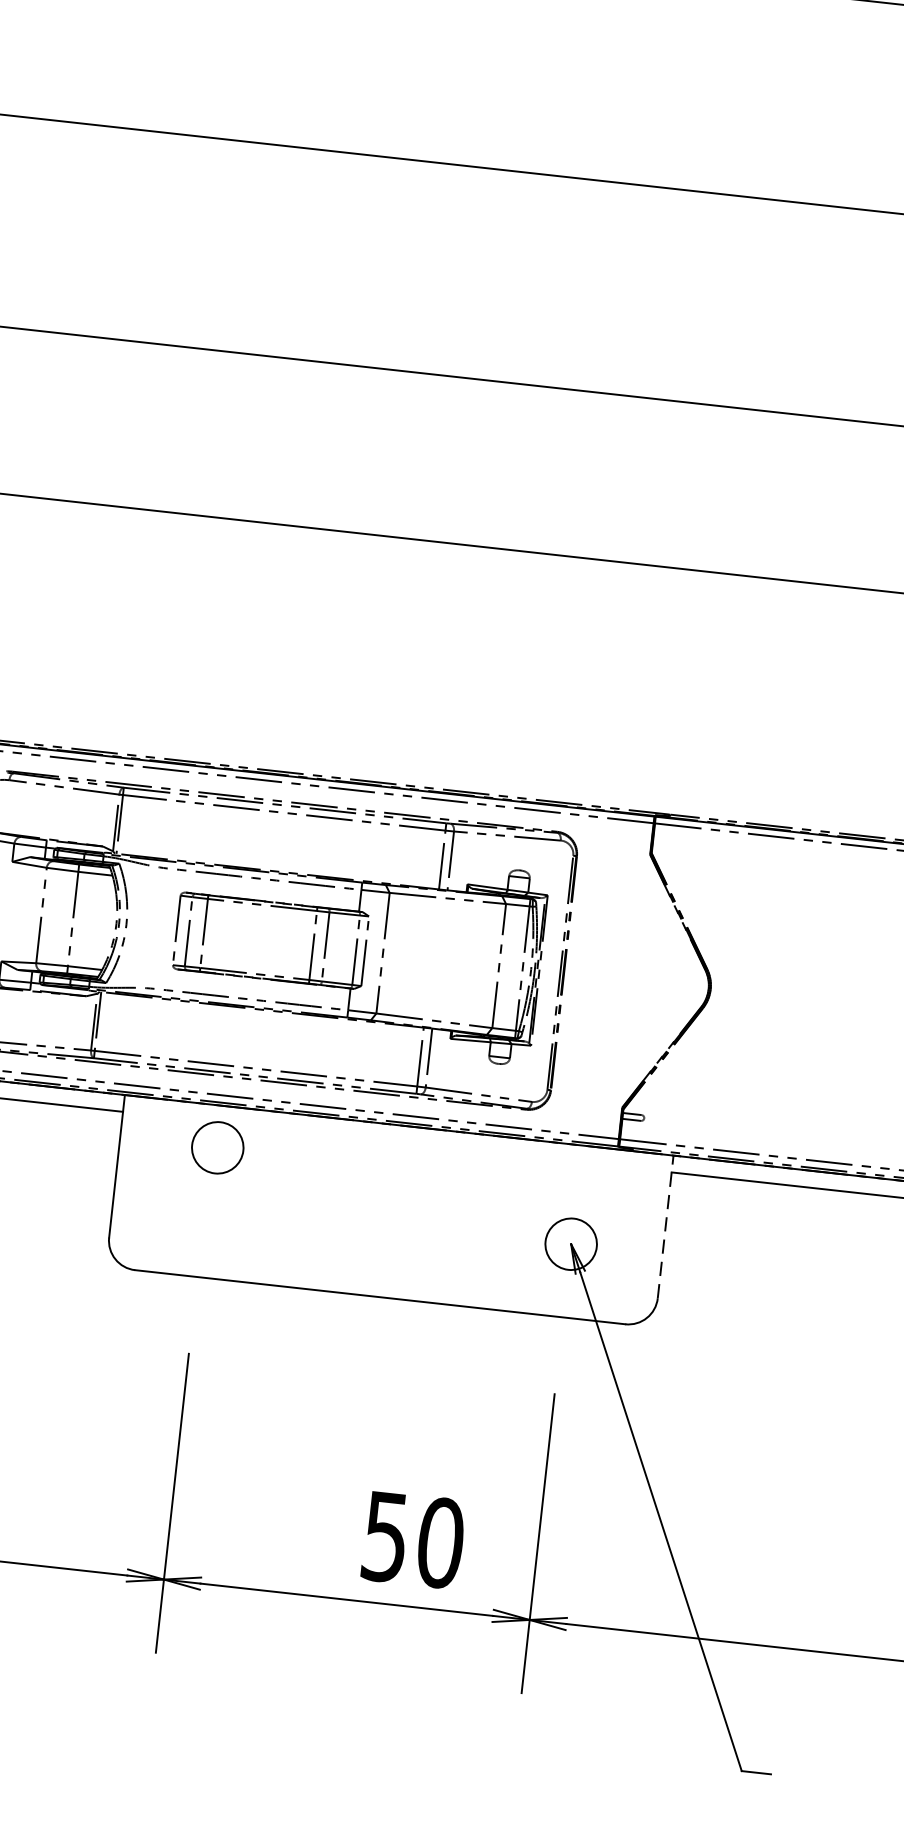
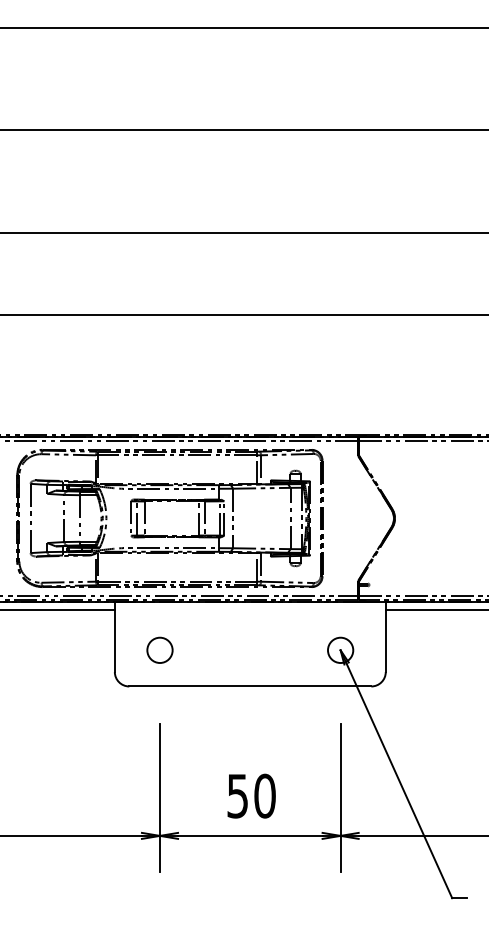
circle: (216, 1145) -> (159, 649), moved
line: (665, 1226) -> (385, 636), dashed -> solid
text: (413, 1538) -> (251, 795), moved

